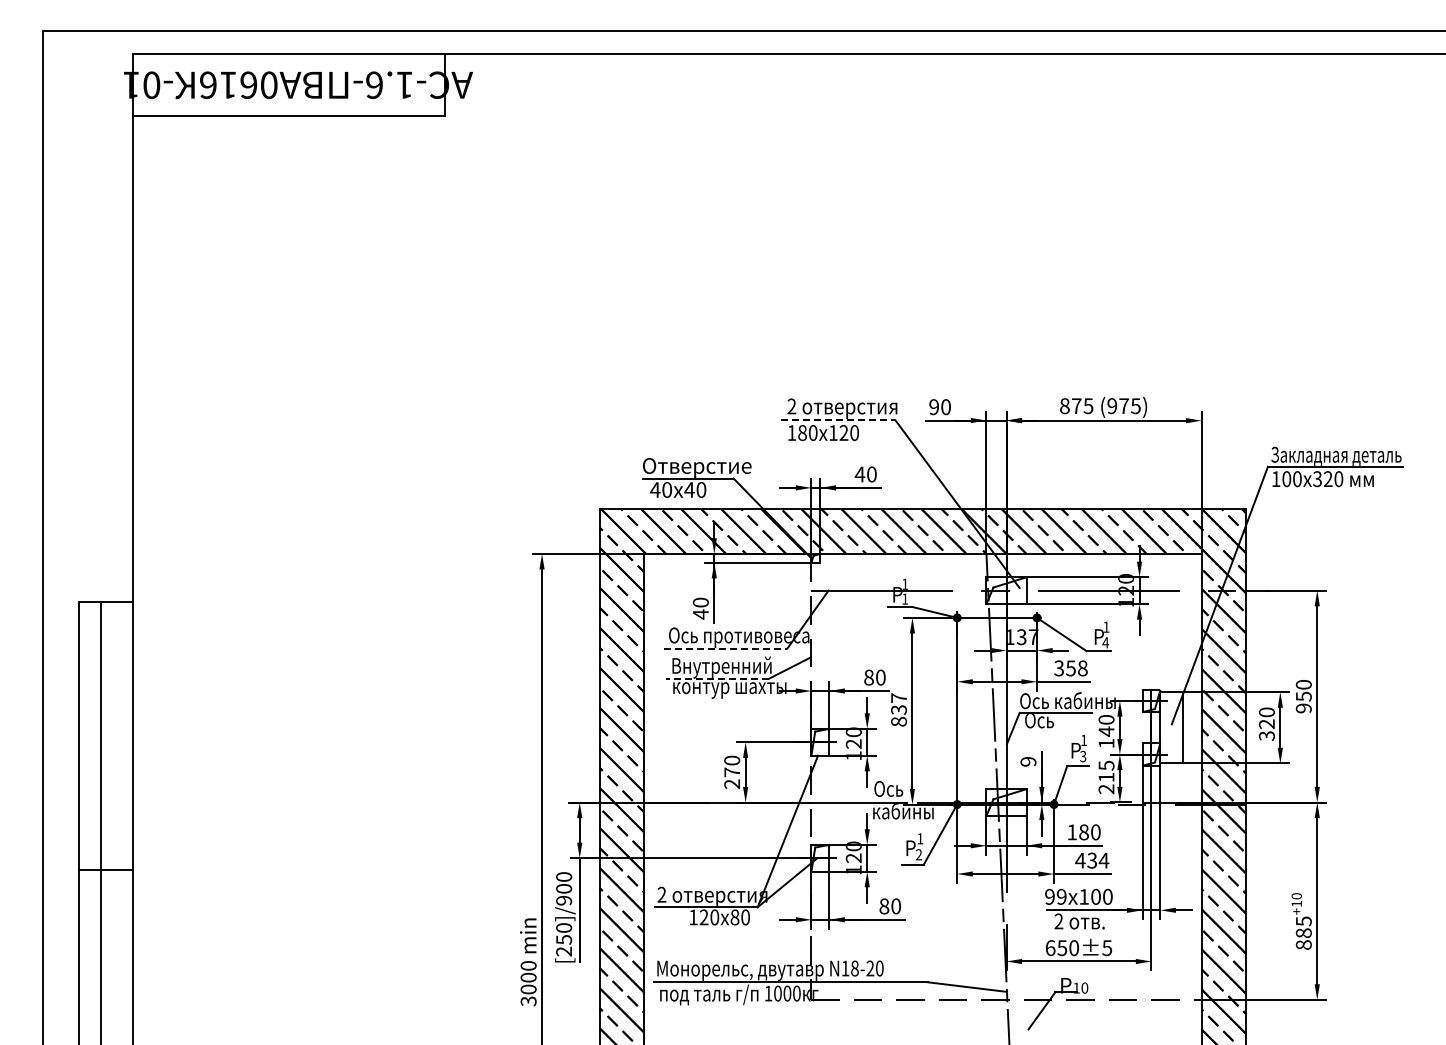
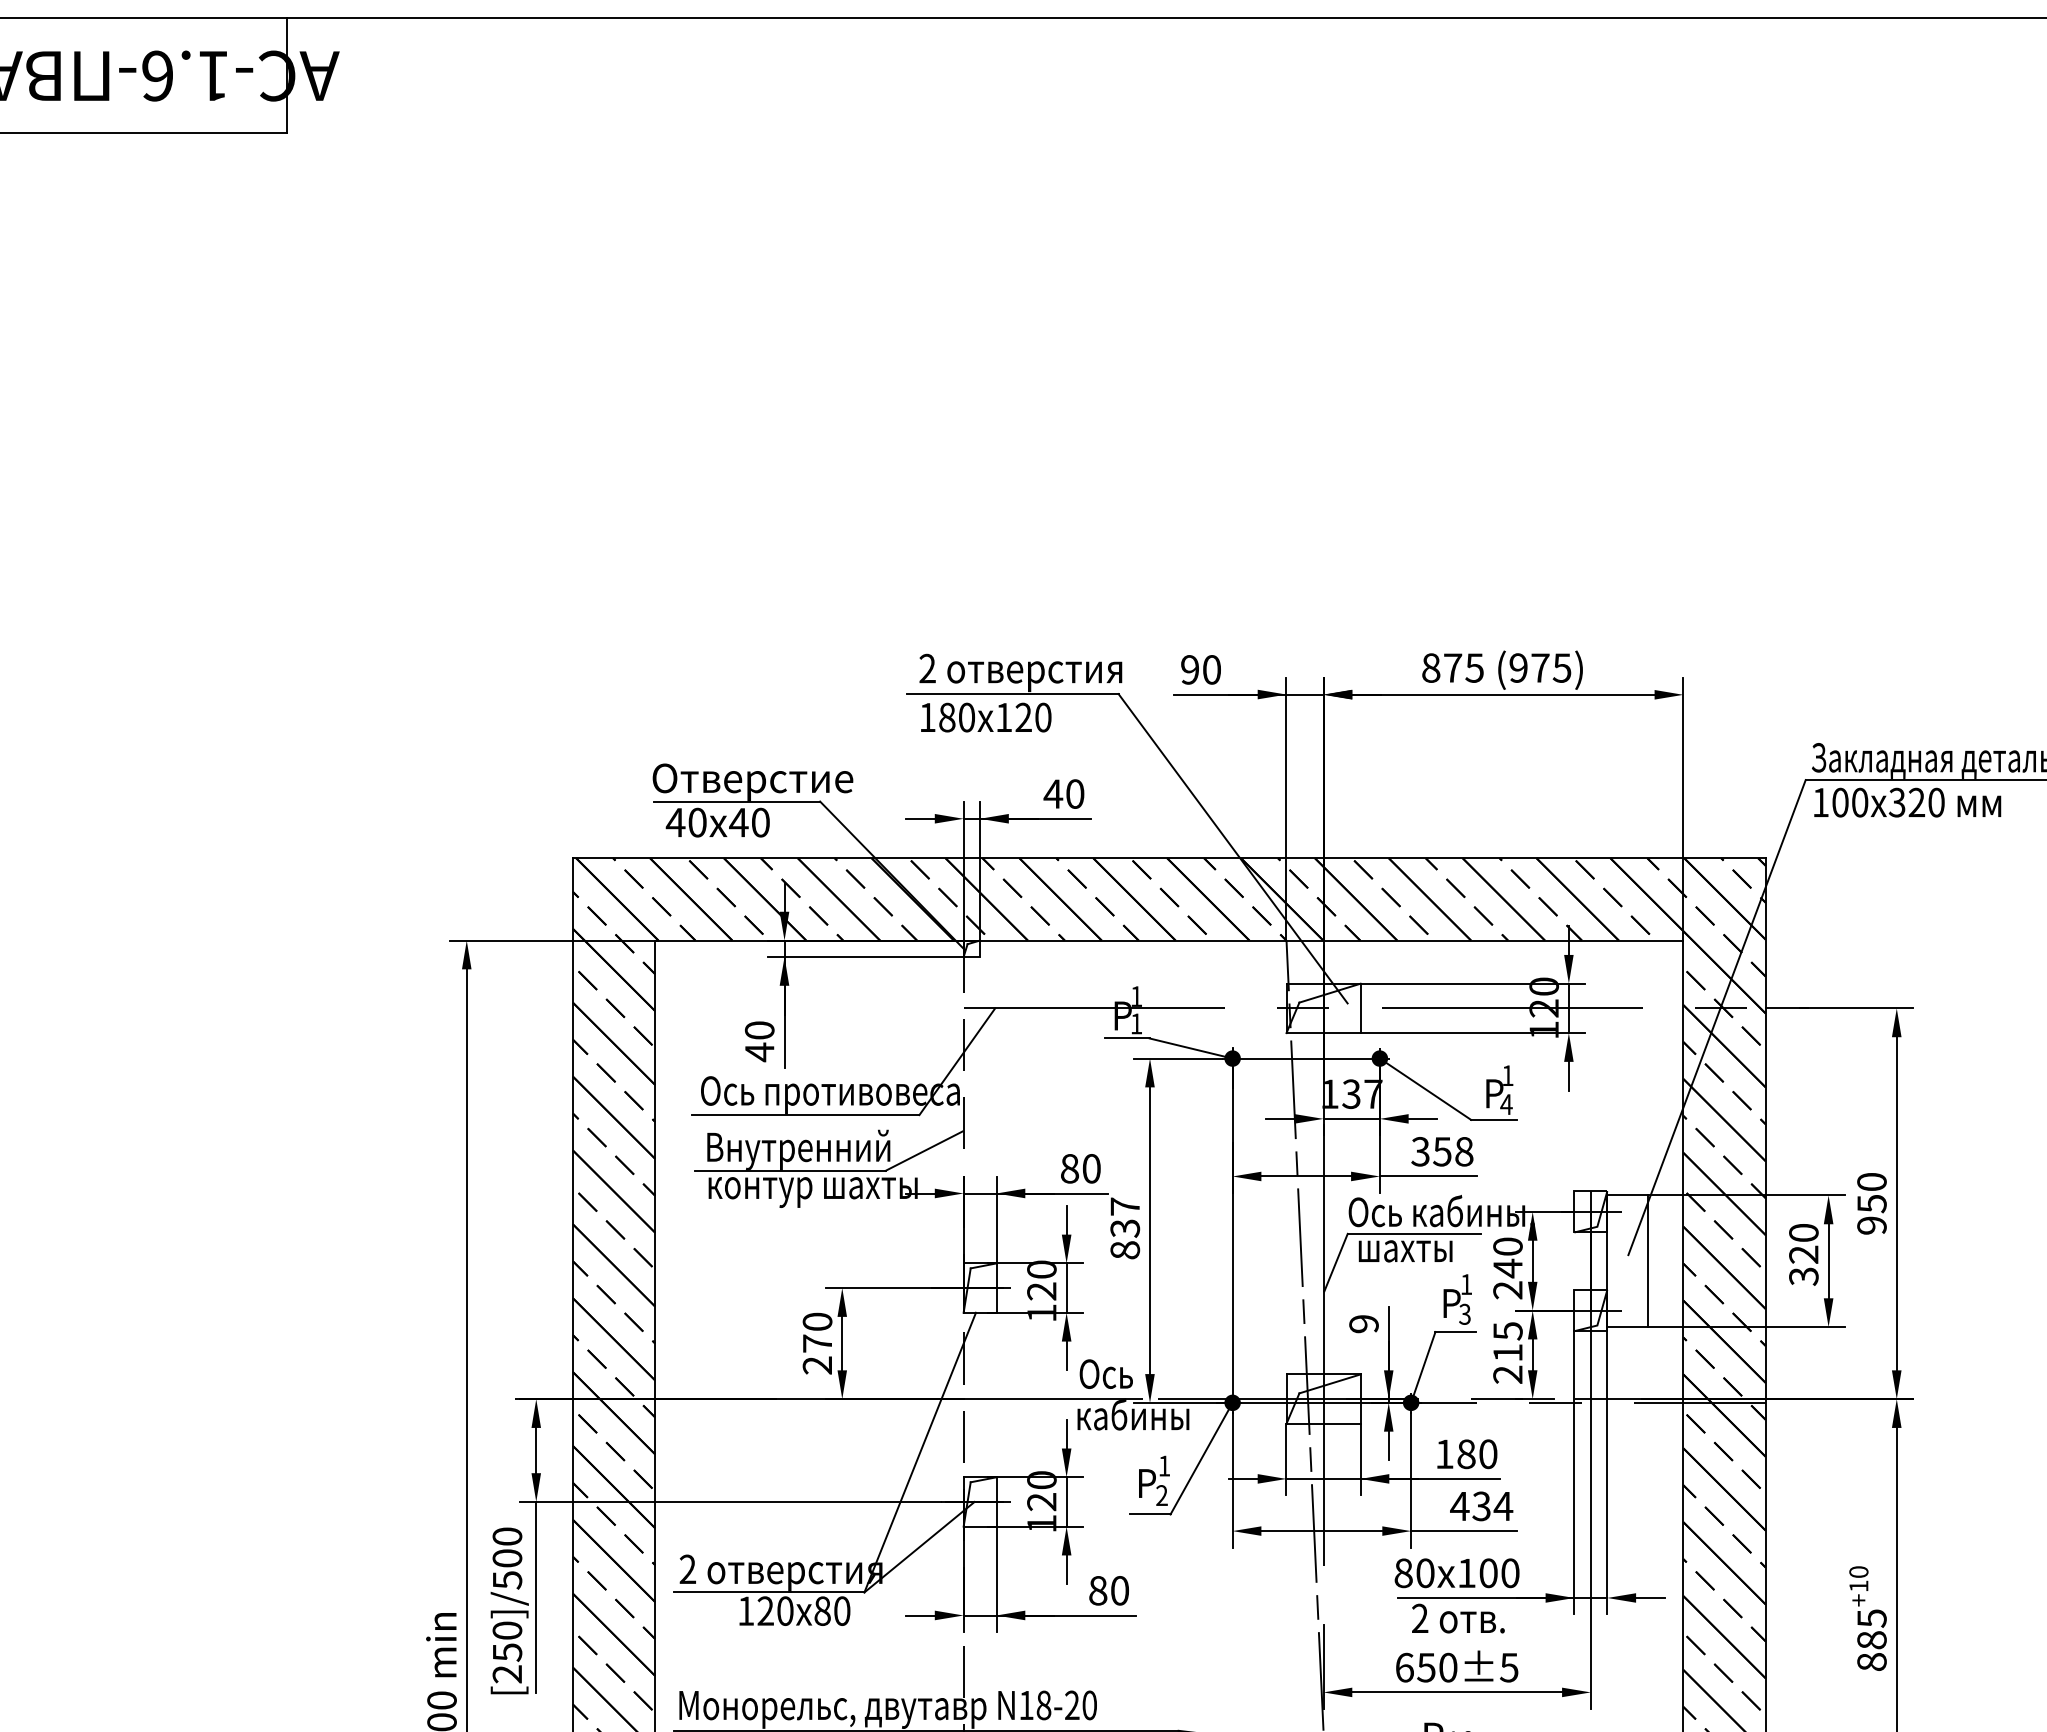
line: (838, 420) -> (1013, 694), dashed -> solid
line: (725, 648) -> (805, 1115), dashed -> solid
line: (717, 678) -> (790, 1170), dashed -> solid
text: (1050, 721) -> (1404, 1249), Ось -> шахты
text: (1106, 743) -> (1507, 1290), 140 -> 240
text: (1055, 896) -> (1413, 1572), 99x100 -> 80x100
text: (563, 900) -> (506, 1579), [250]/900 -> [250]/500

